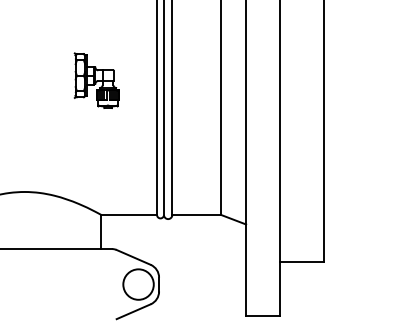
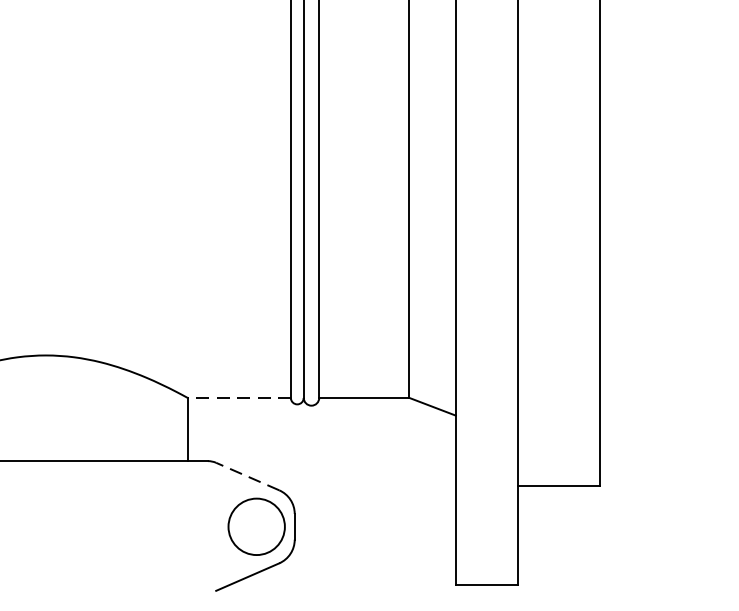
part: (96, 80) -> (178, 149), removed
line: (129, 214) -> (239, 397), solid -> dashed
line: (133, 257) -> (247, 476), solid -> dashed

